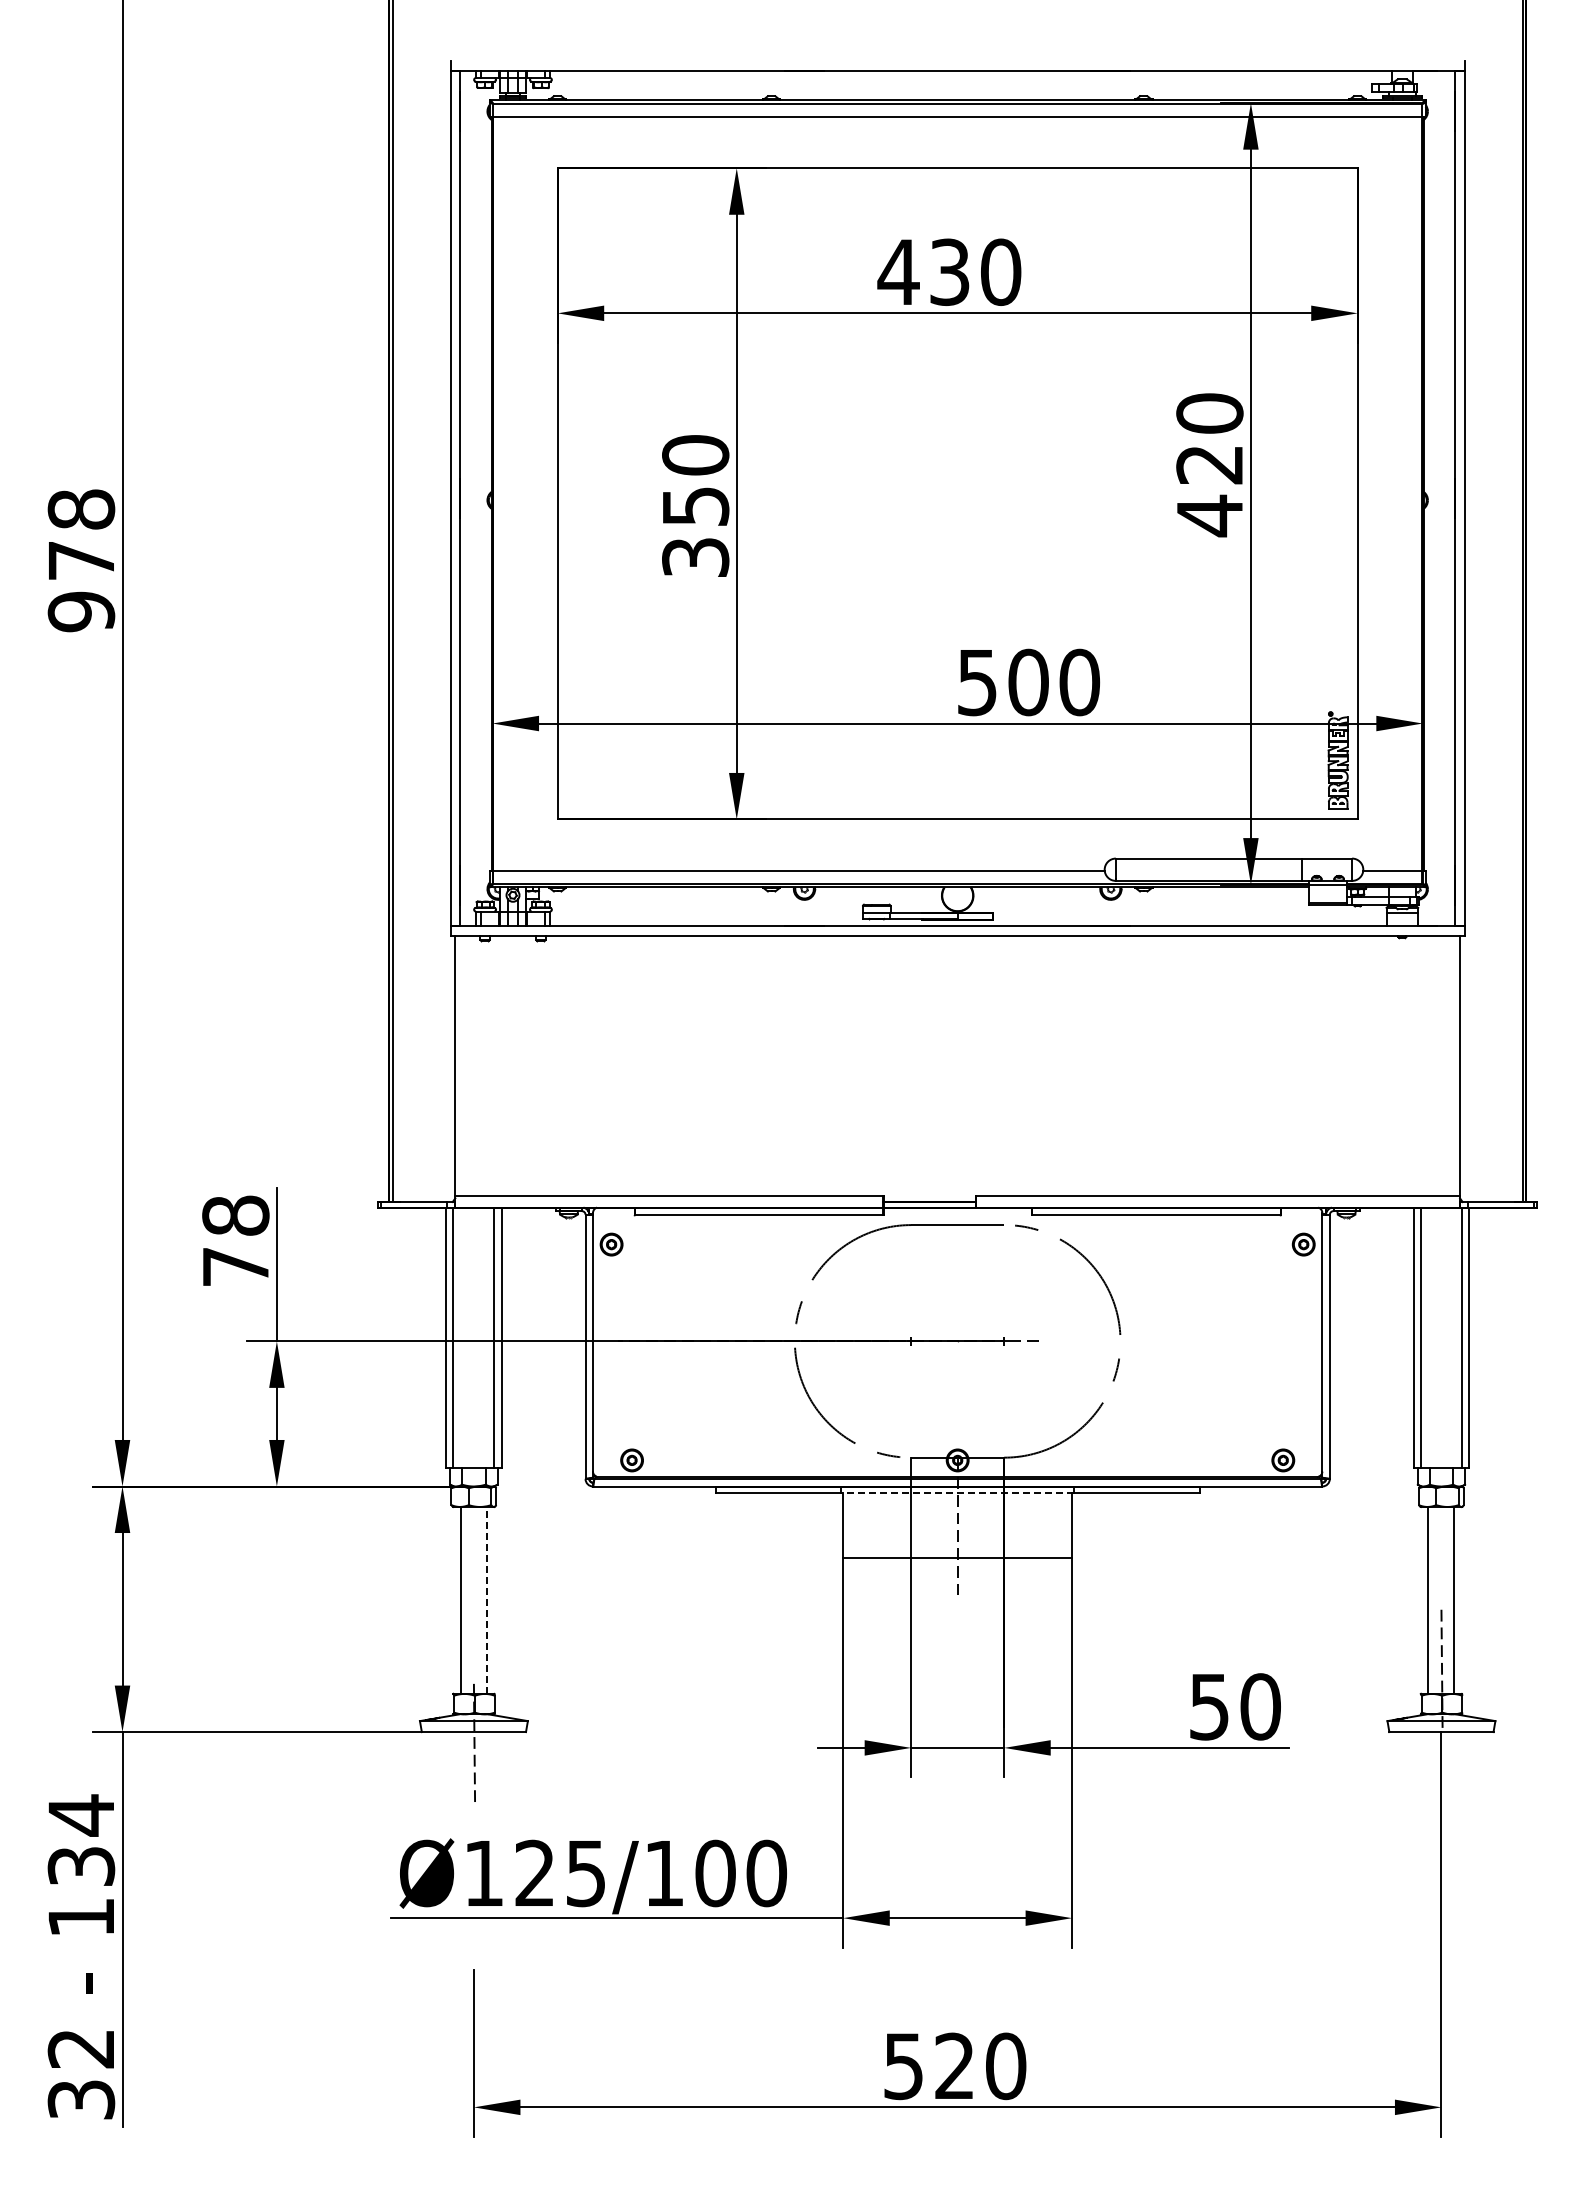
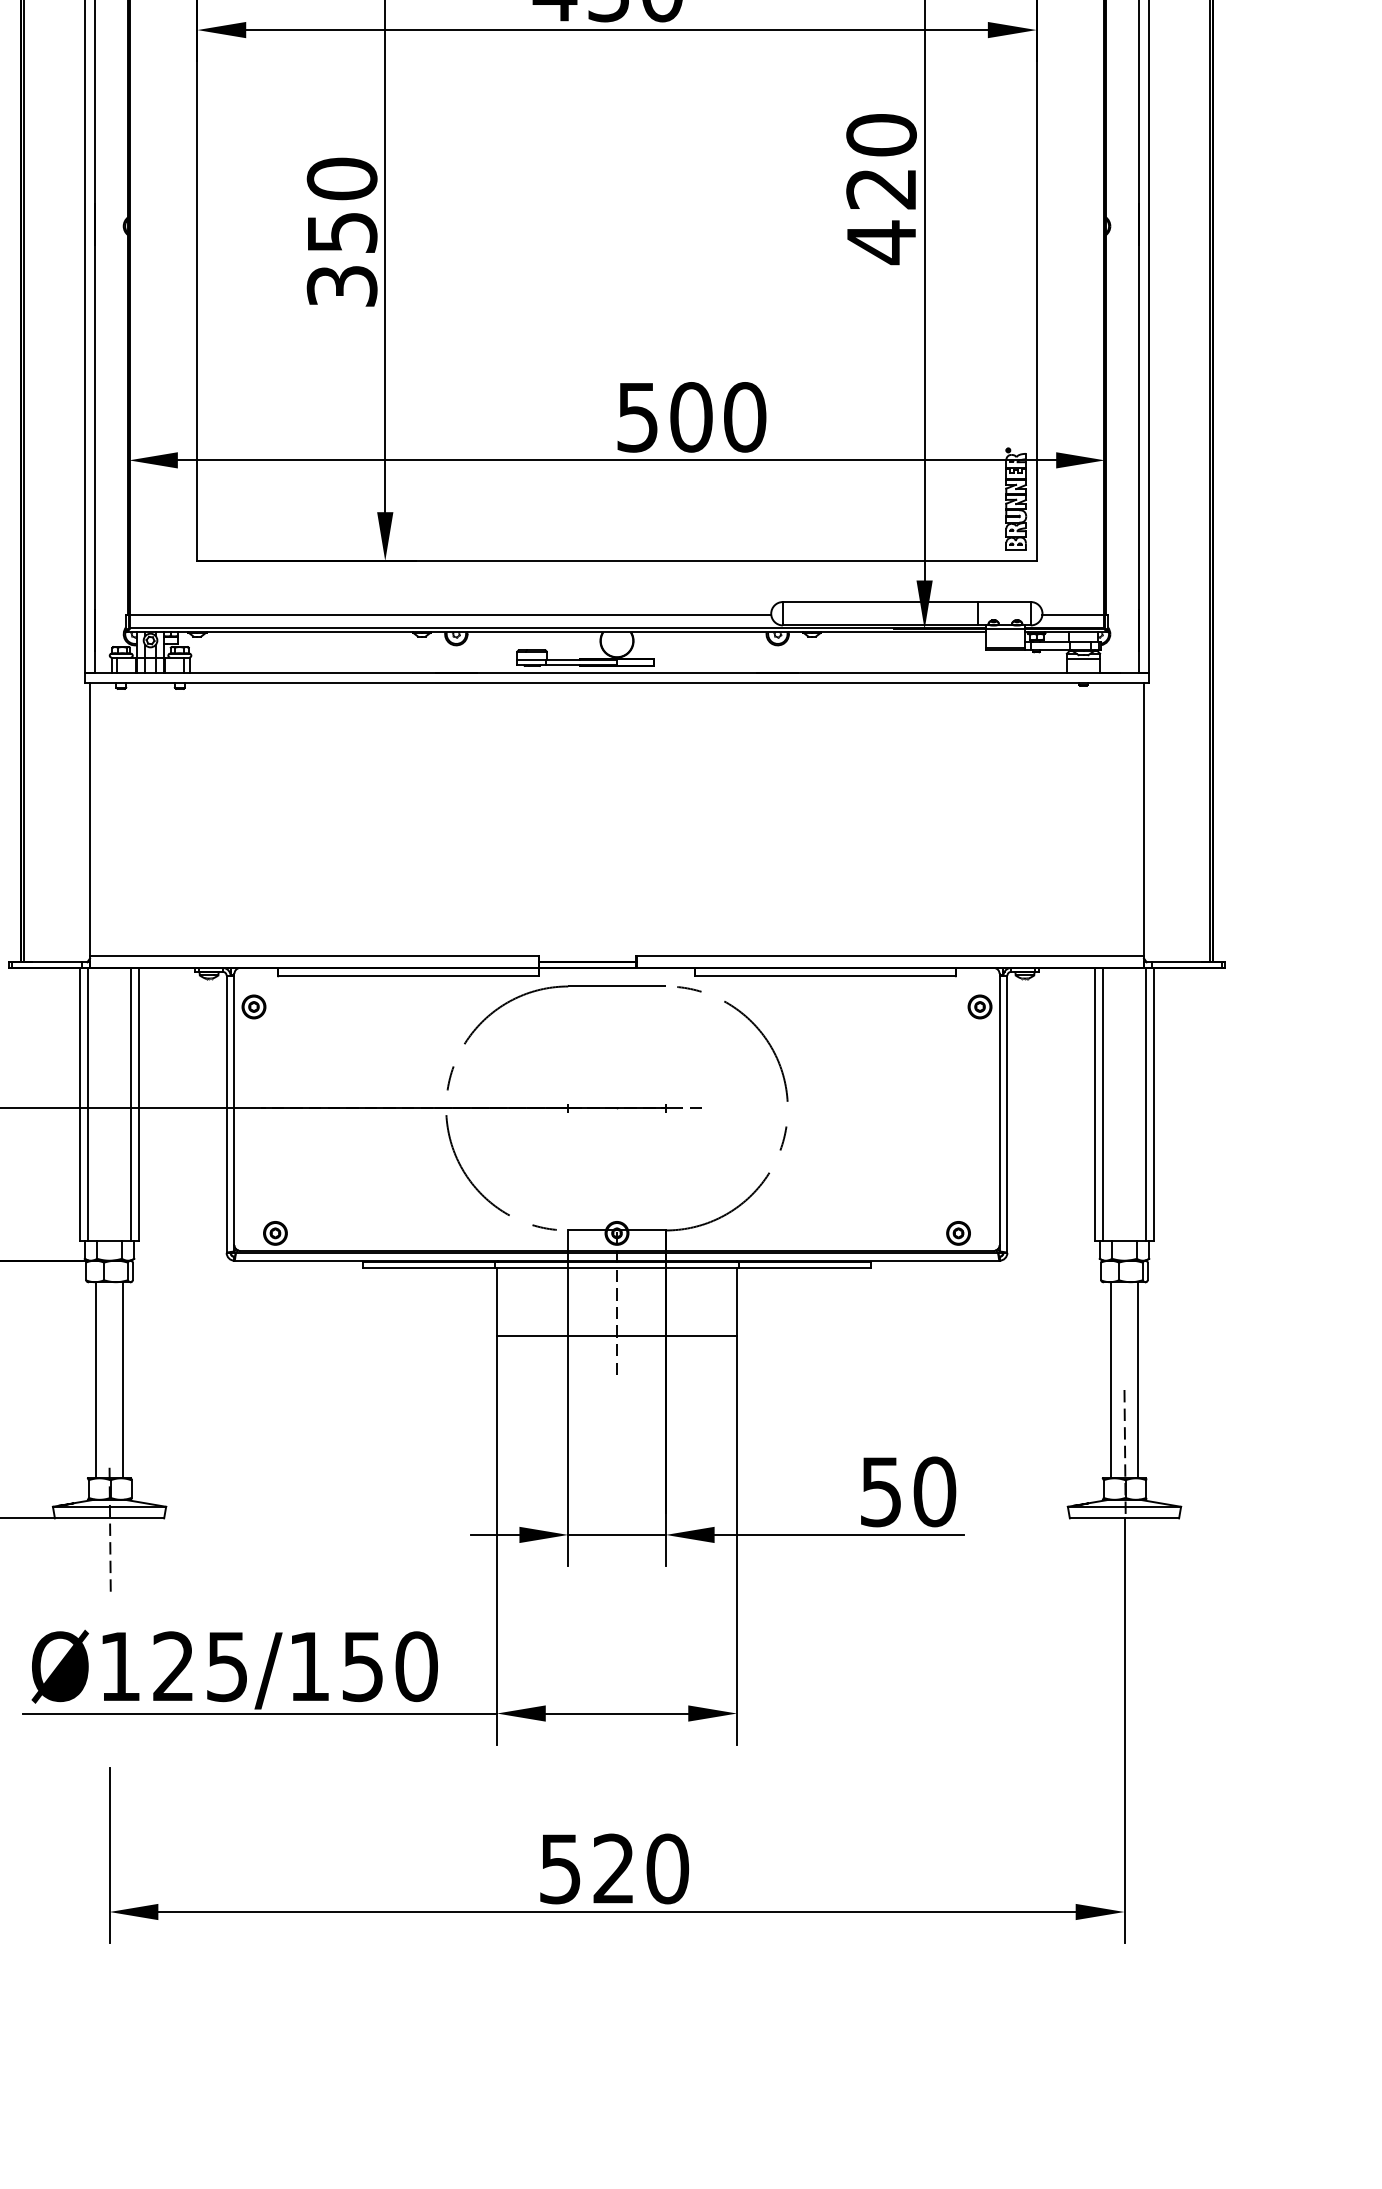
line: (957, 1493) -> (616, 1268), dashed -> solid
line: (486, 1599) -> (122, 1379), dashed -> solid
text: (715, 1873) -> (362, 1666), Ø125/100 -> Ø125/150

